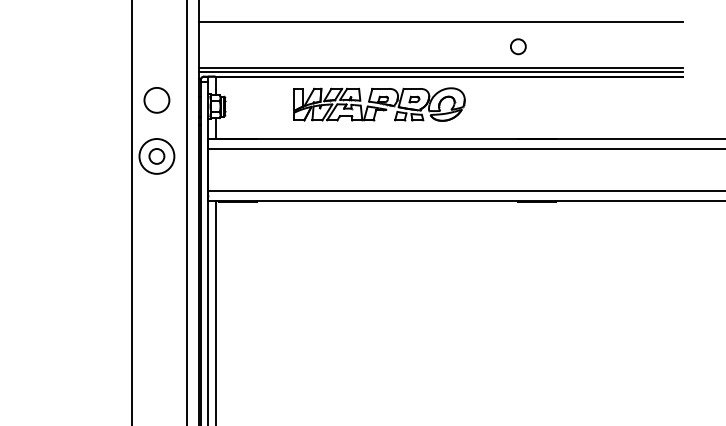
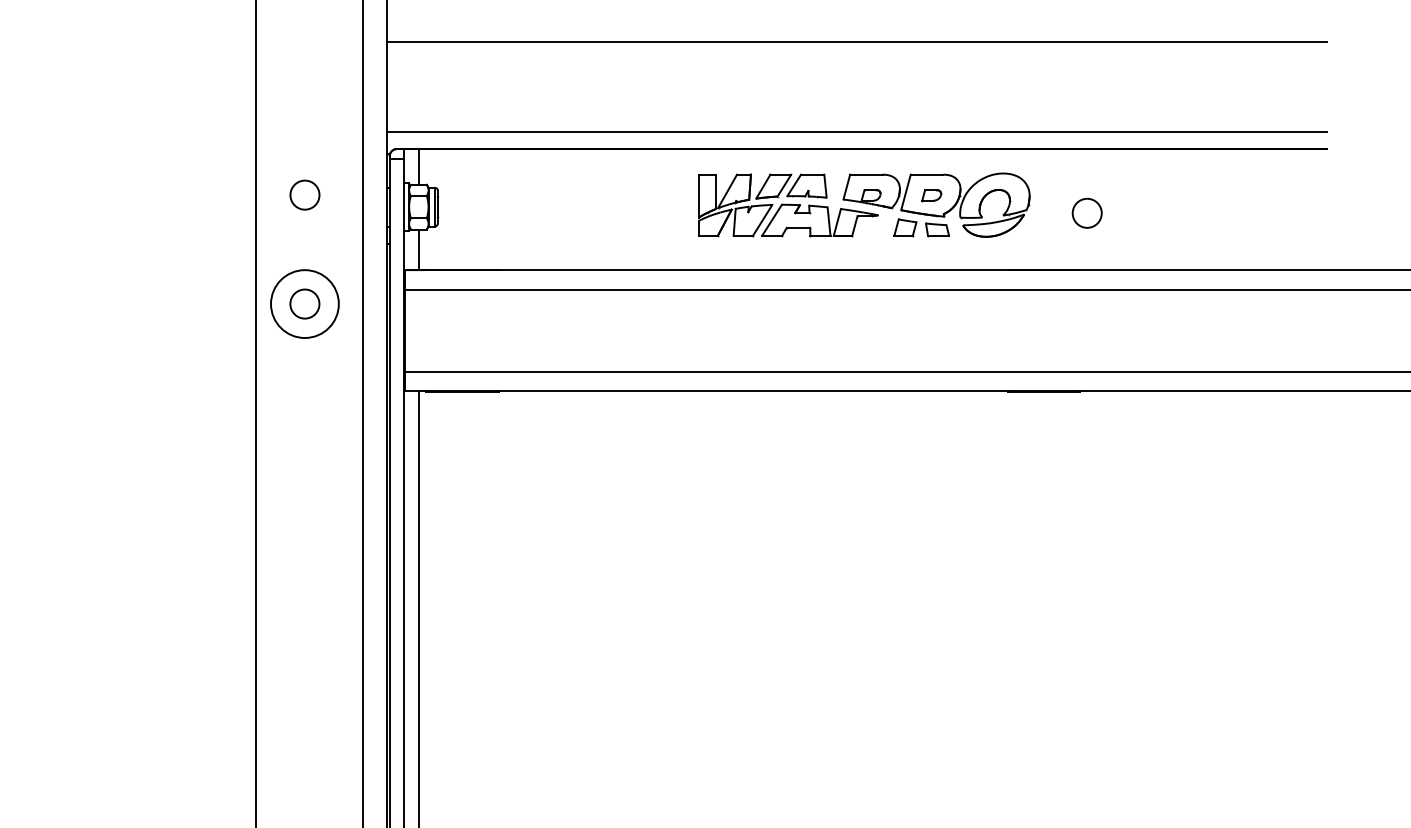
circle: (518, 46) -> (1087, 212), moved
line: (440, 71) -> (856, 138), removed
circle: (156, 100) -> (304, 195), size x0.6
part: (379, 104) -> (863, 205), moved

